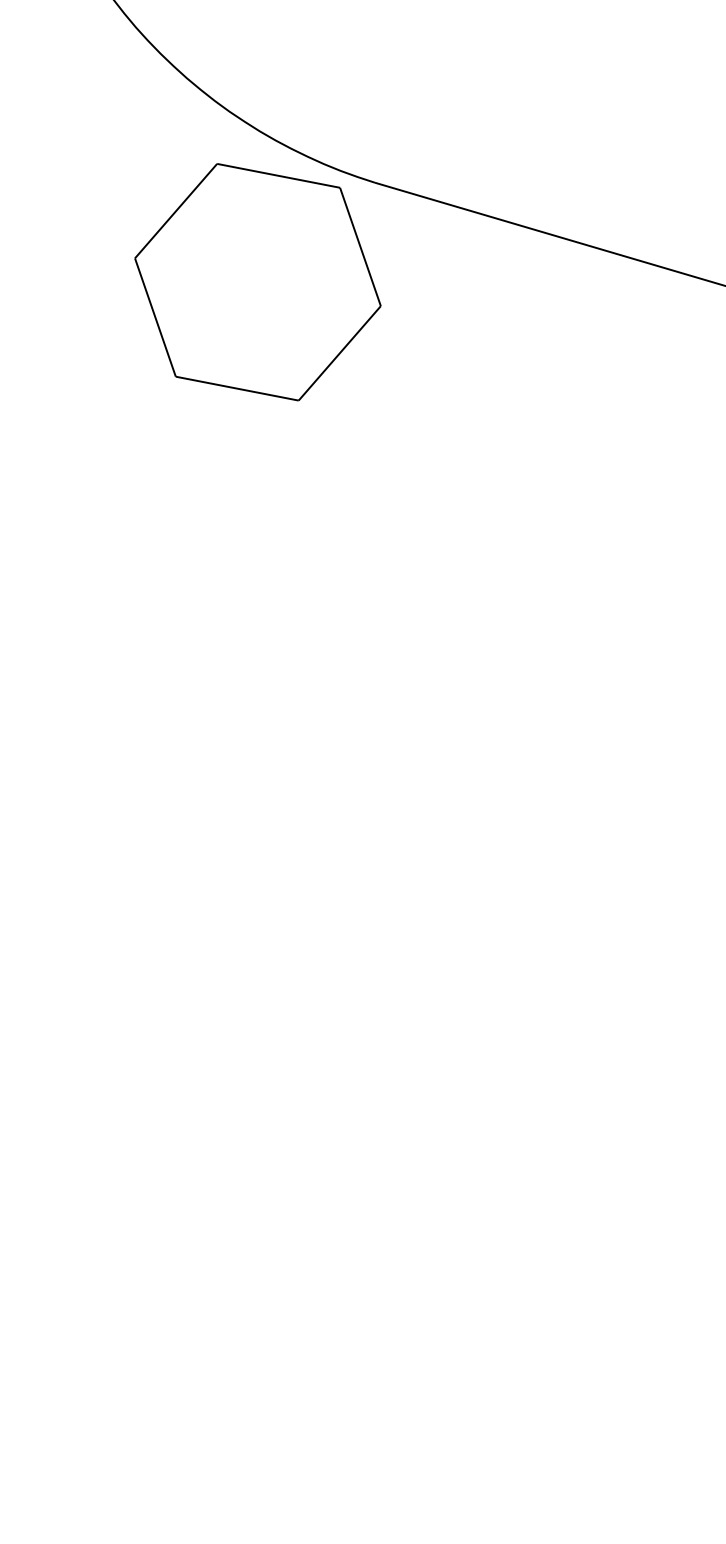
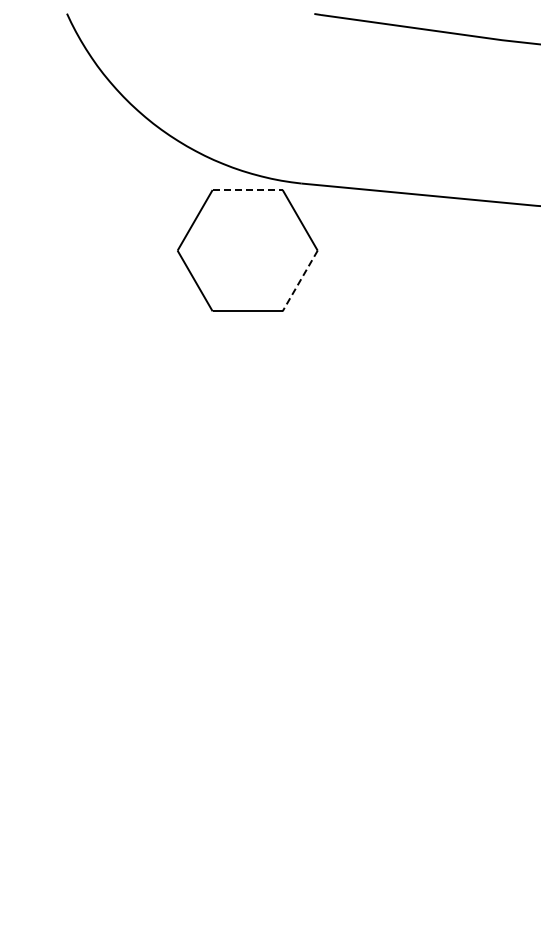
line: (279, 176) -> (248, 190), solid -> dashed
line: (338, 354) -> (299, 281), solid -> dashed

